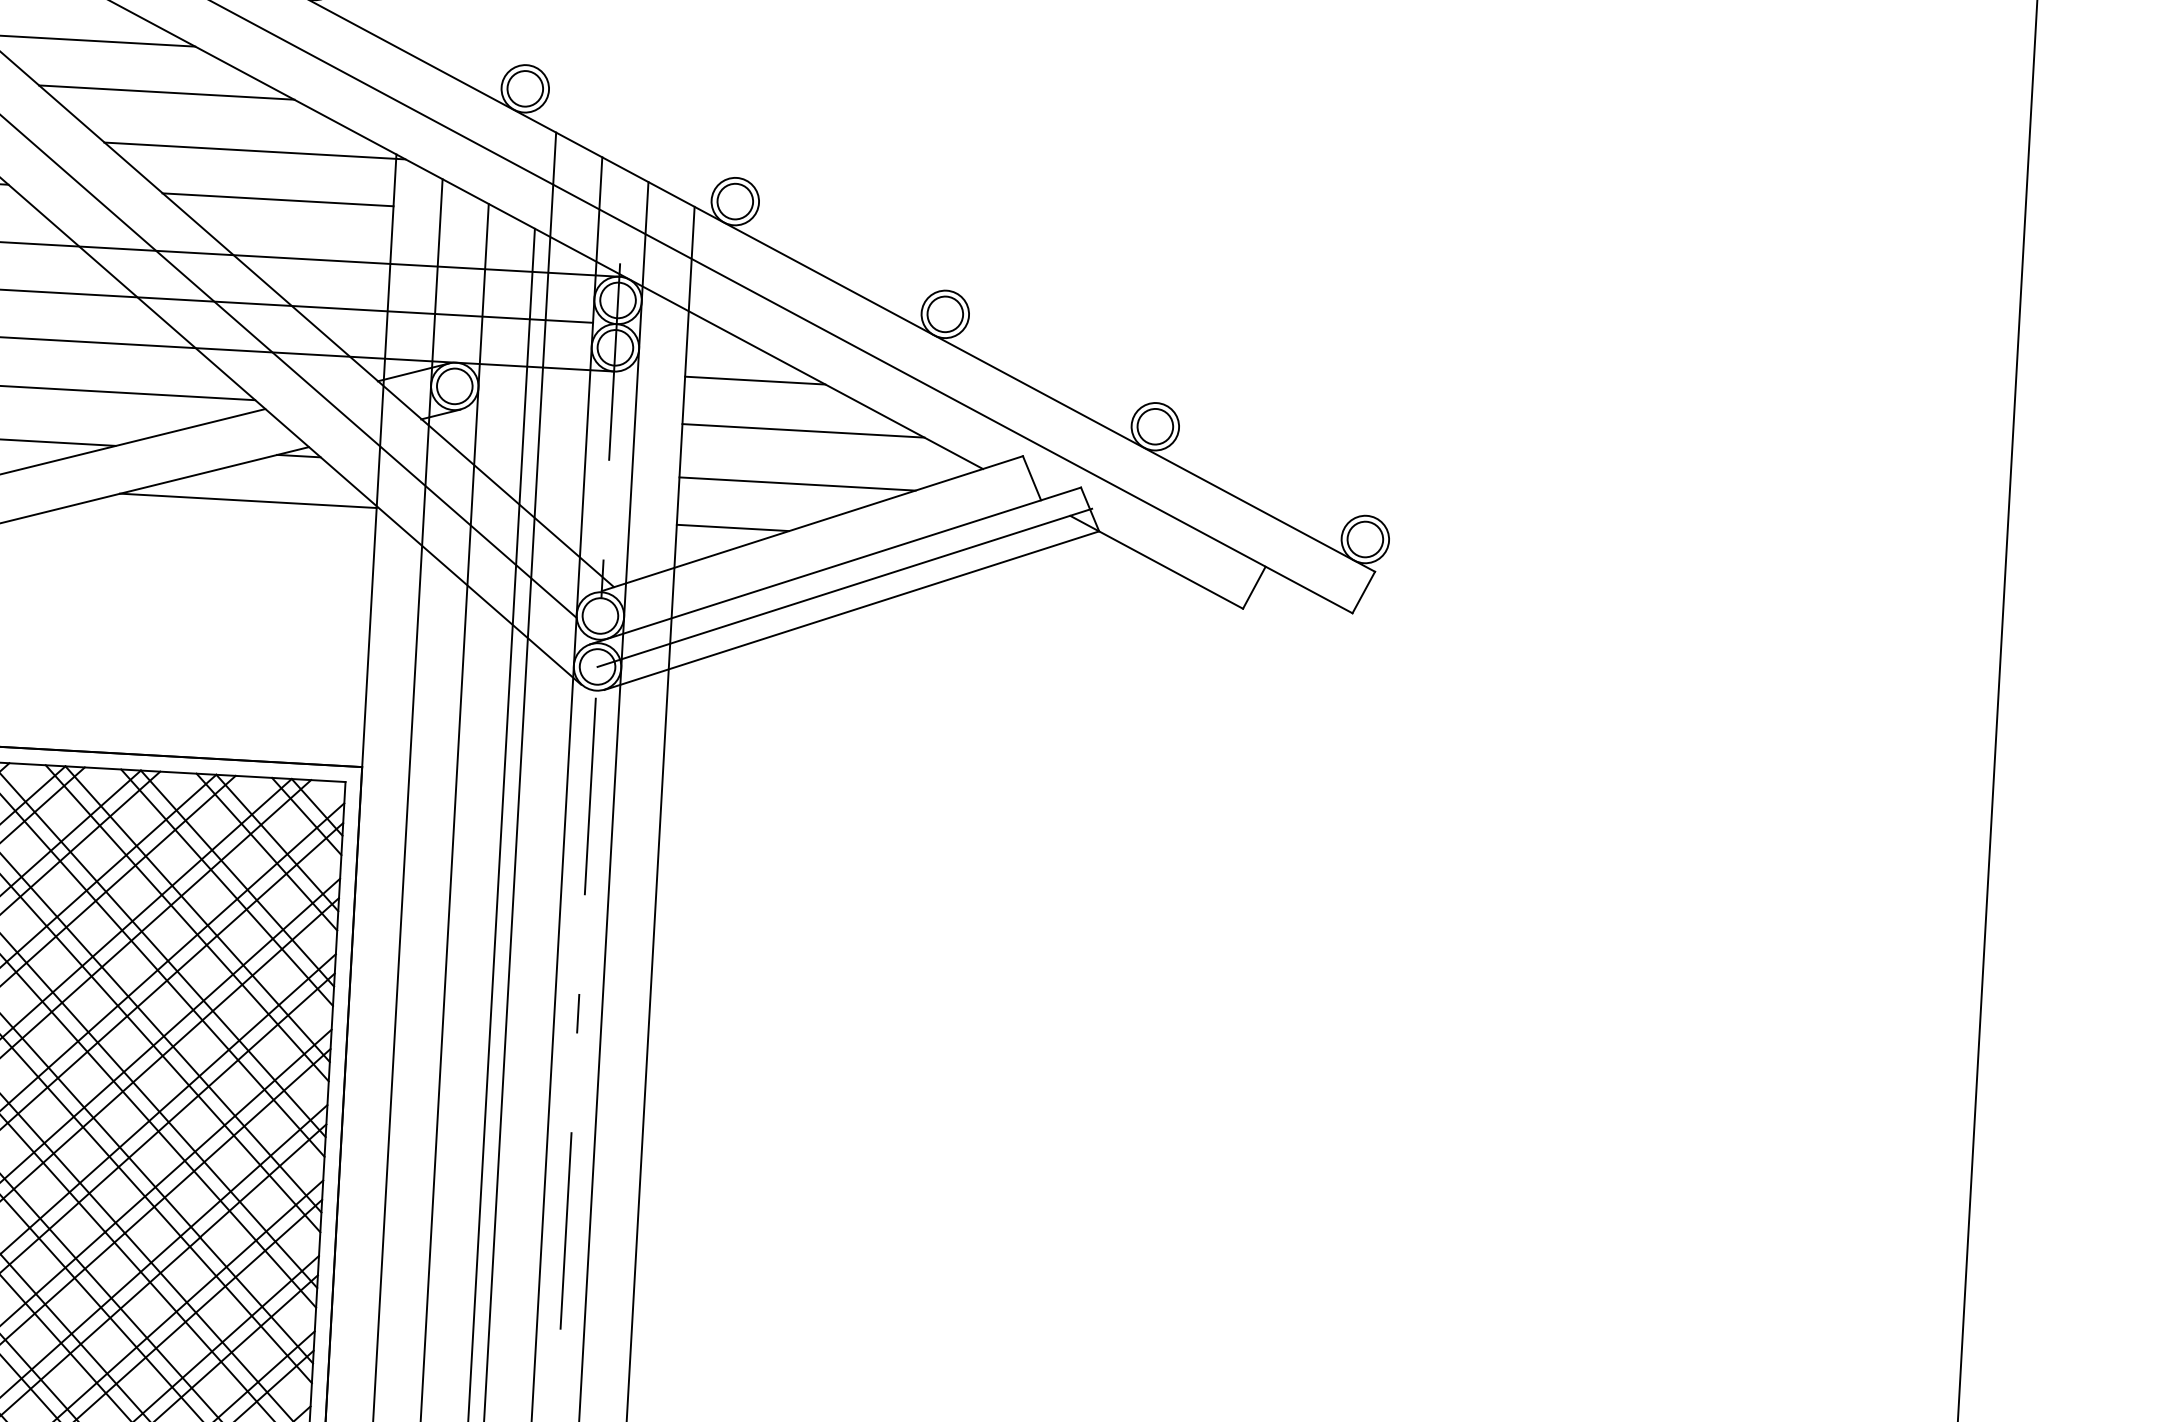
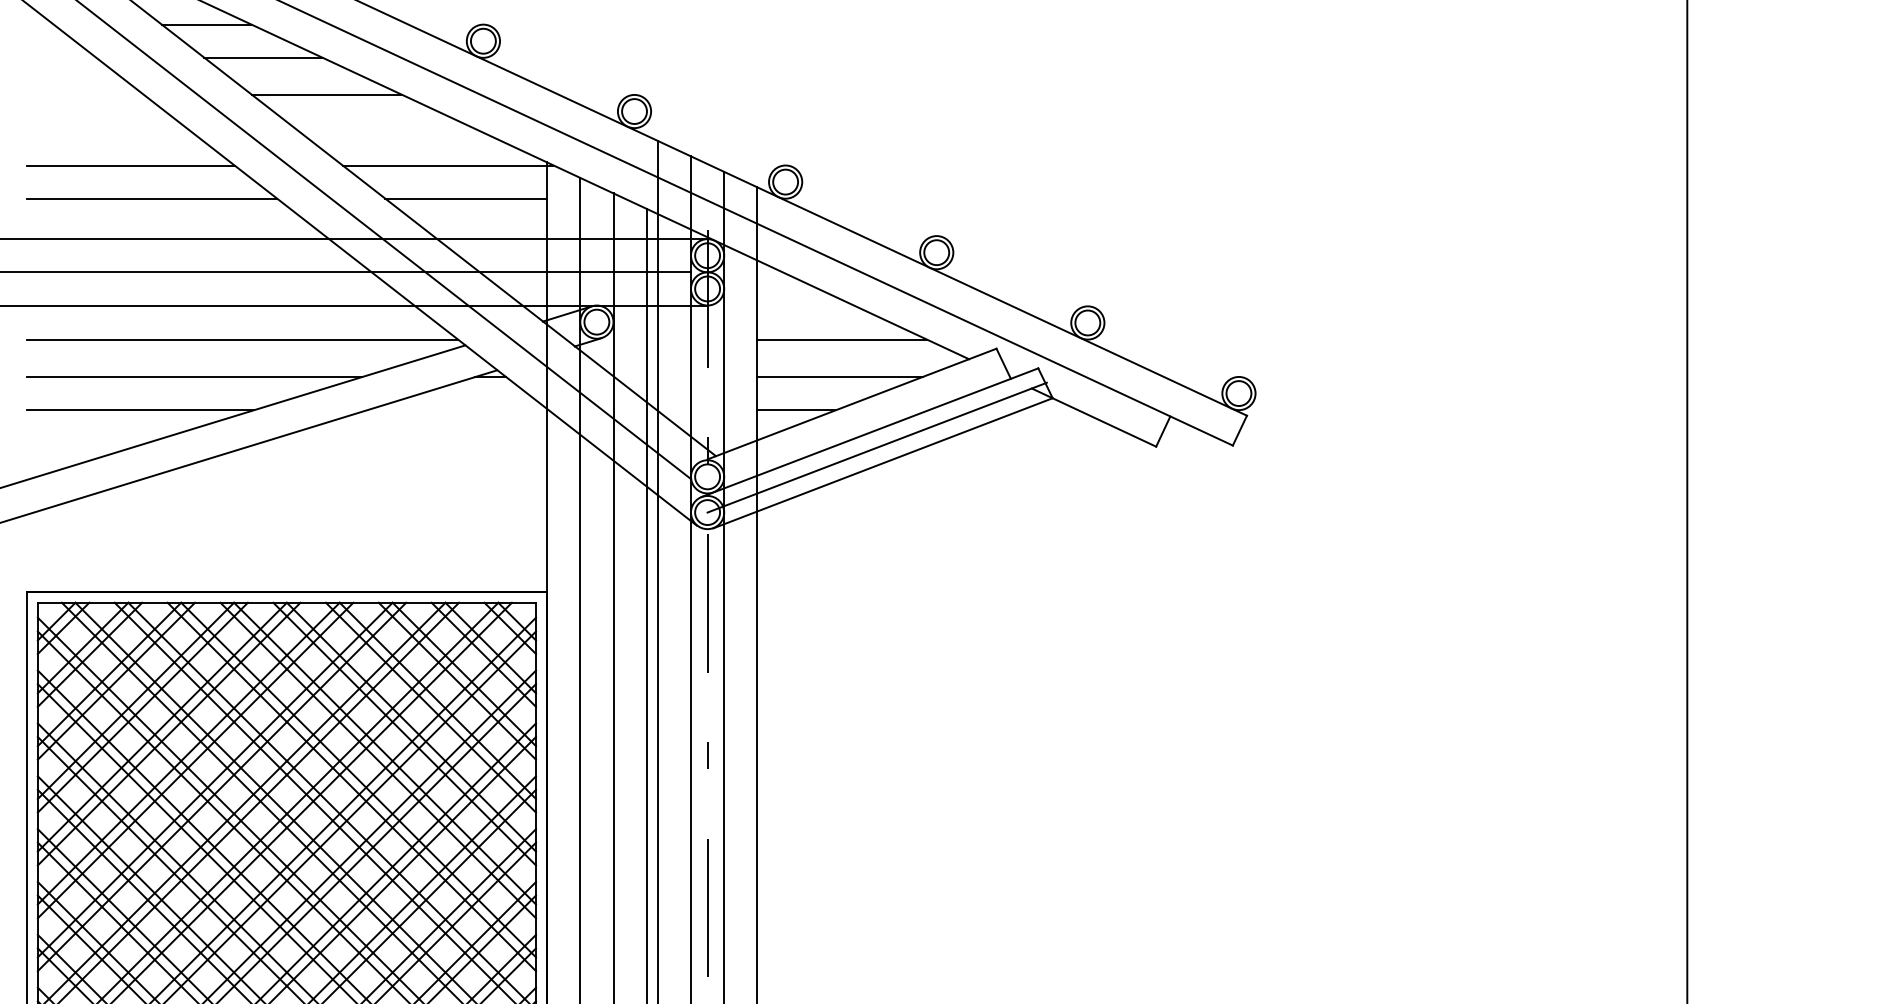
line: (165, 93) -> (383, 128), removed
line: (755, 380) -> (806, 306), removed
line: (248, 501) -> (457, 410), removed

